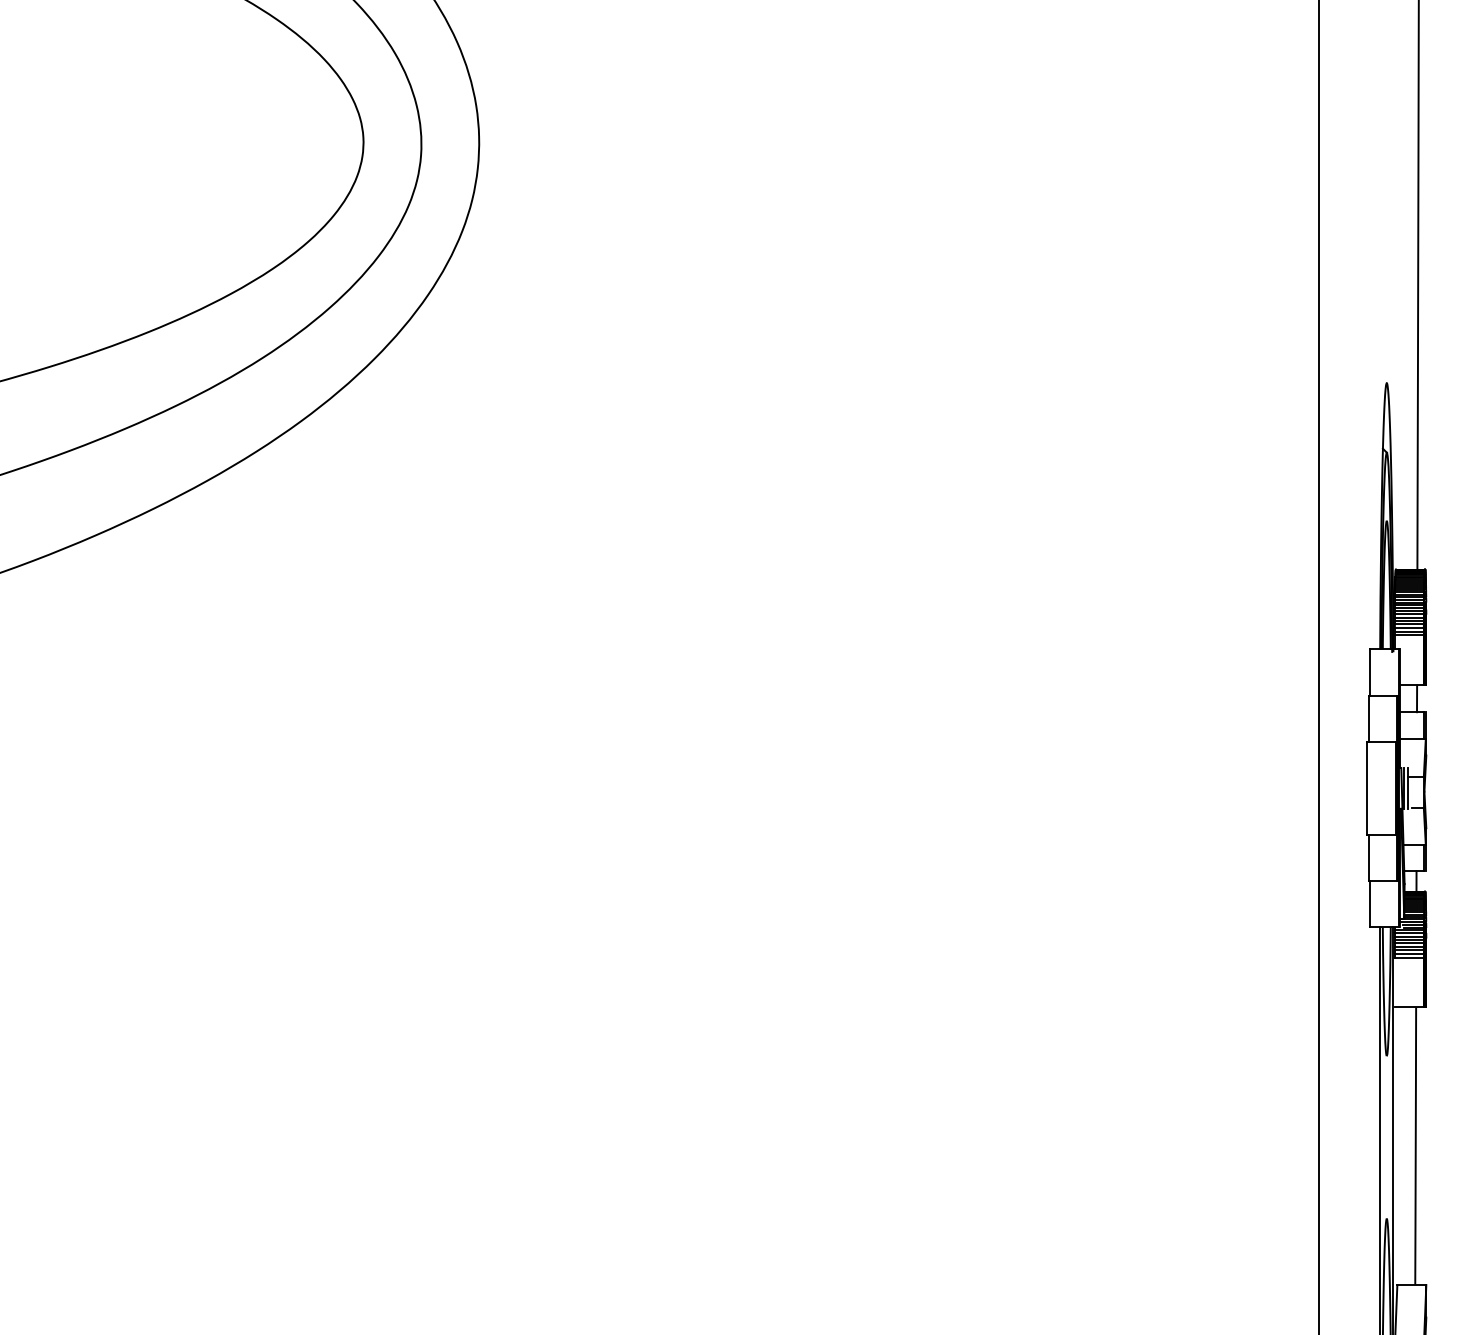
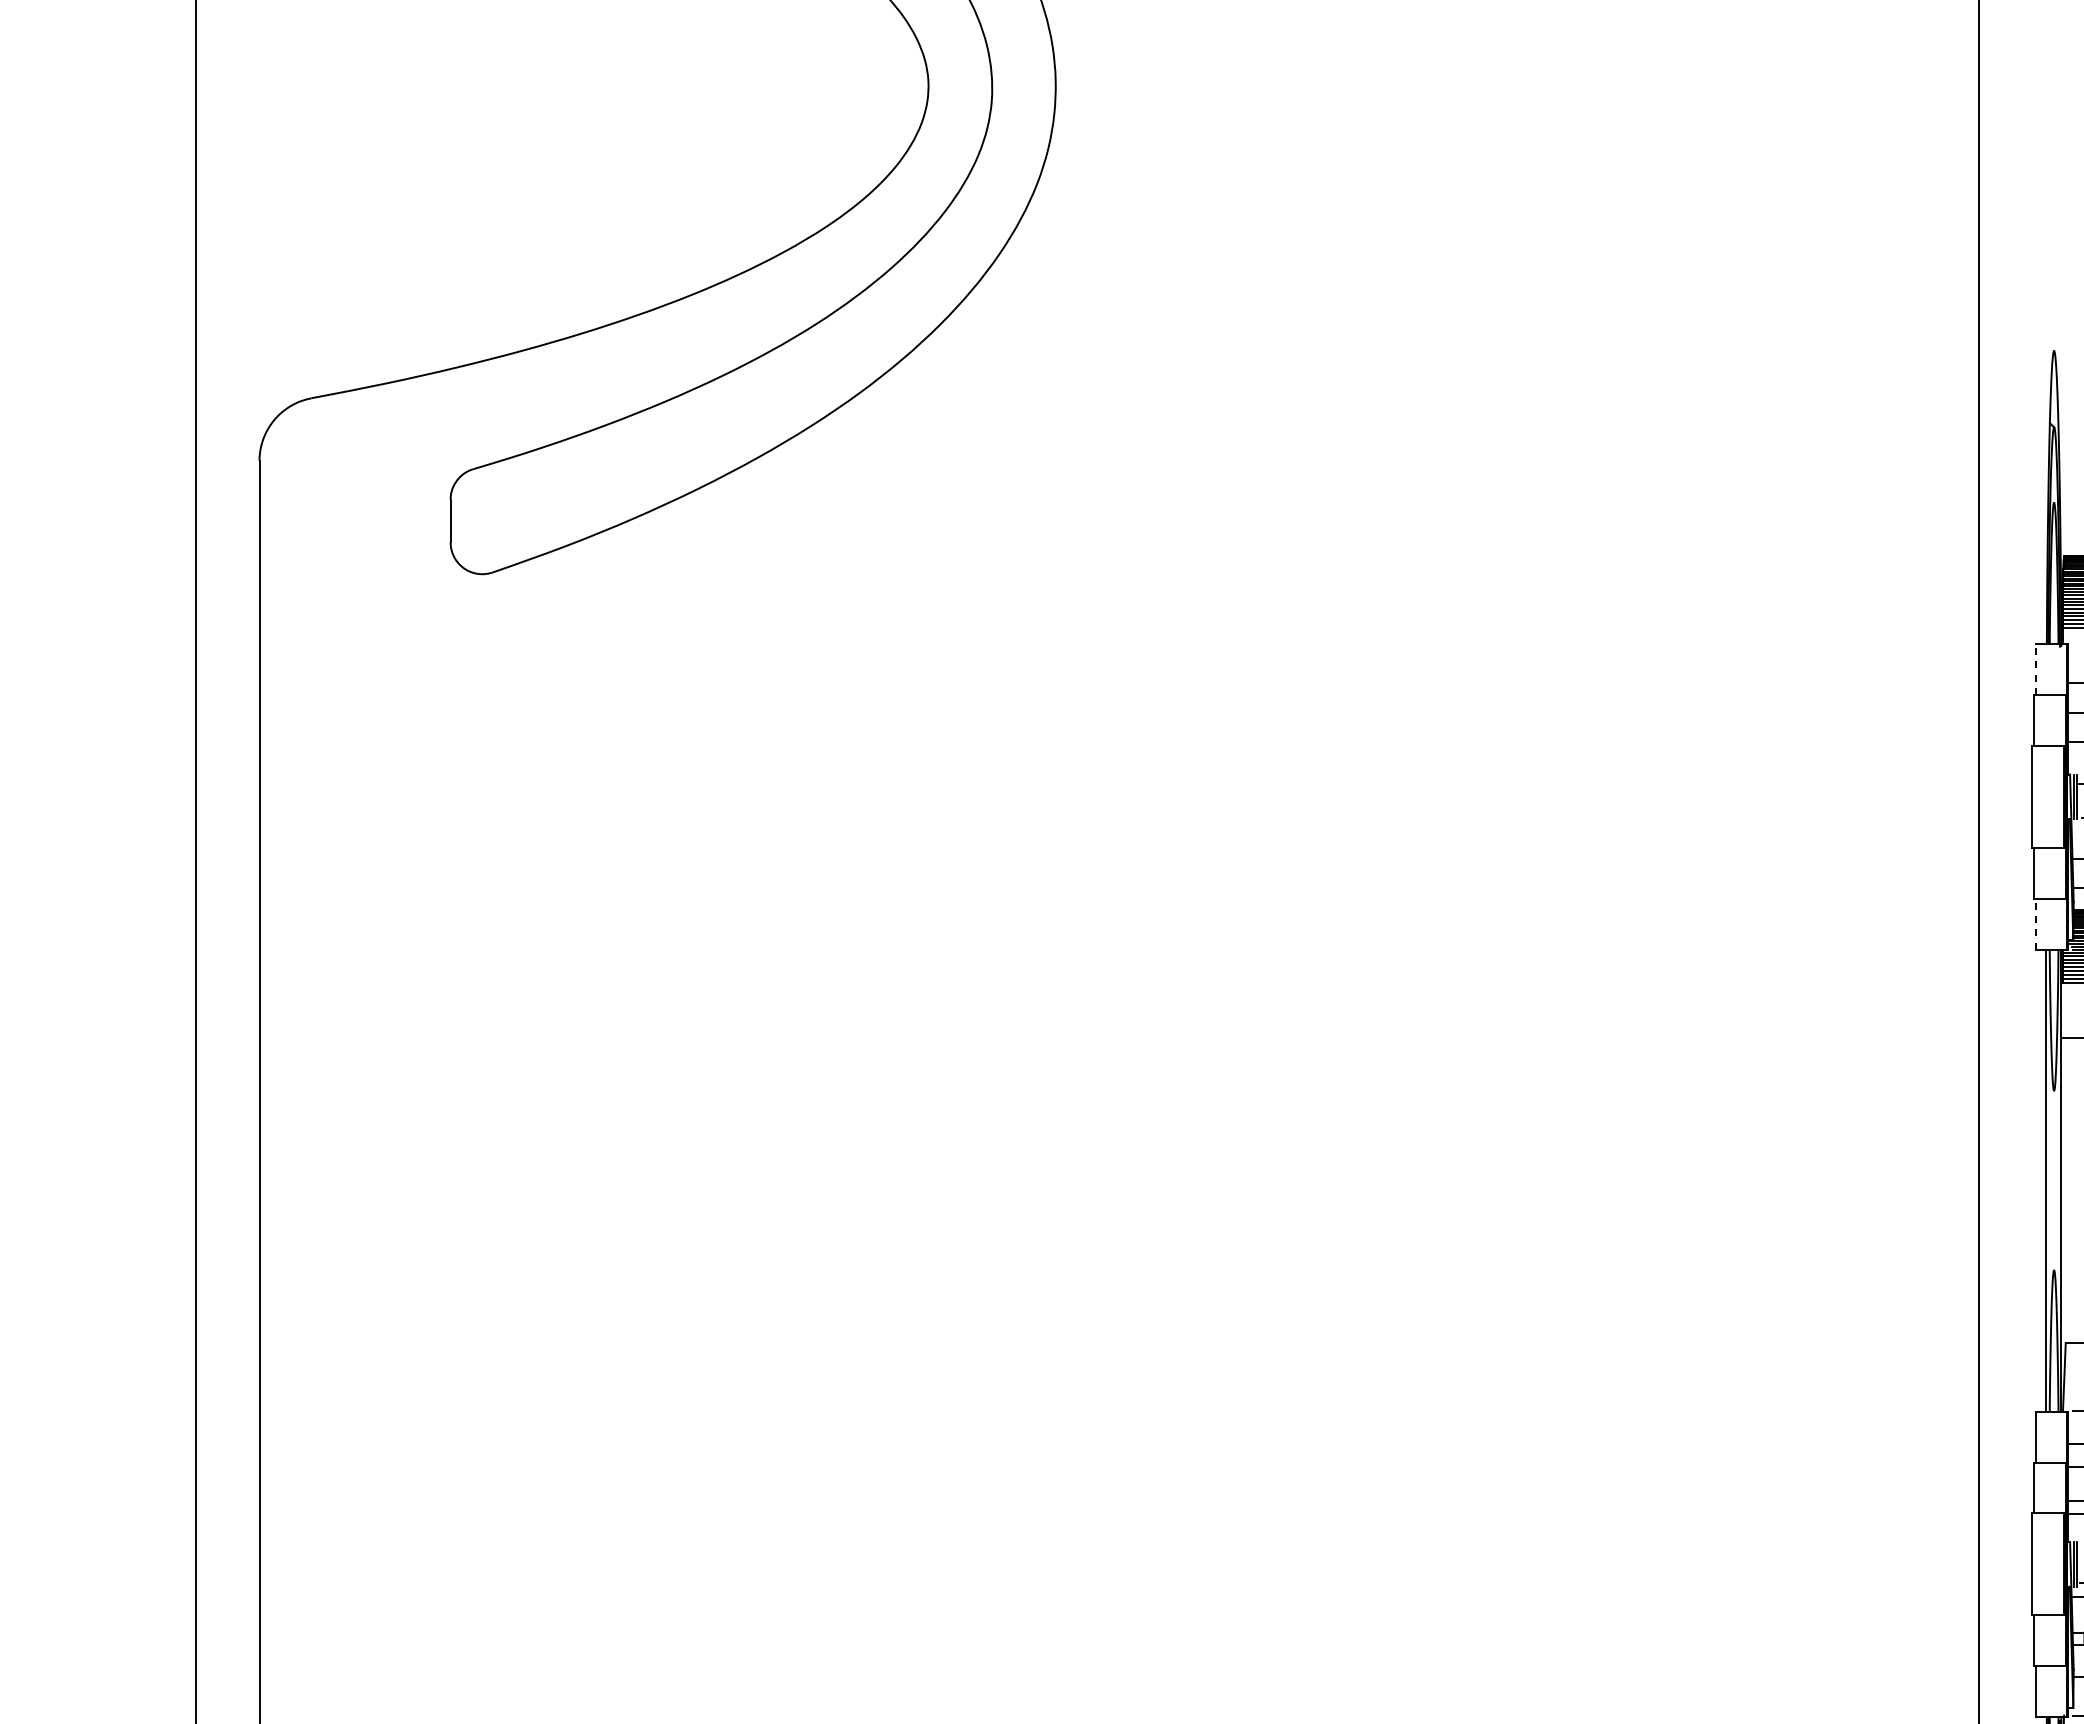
line: (1369, 671) -> (2035, 668), solid -> dashed
line: (1369, 903) -> (2035, 923), solid -> dashed

